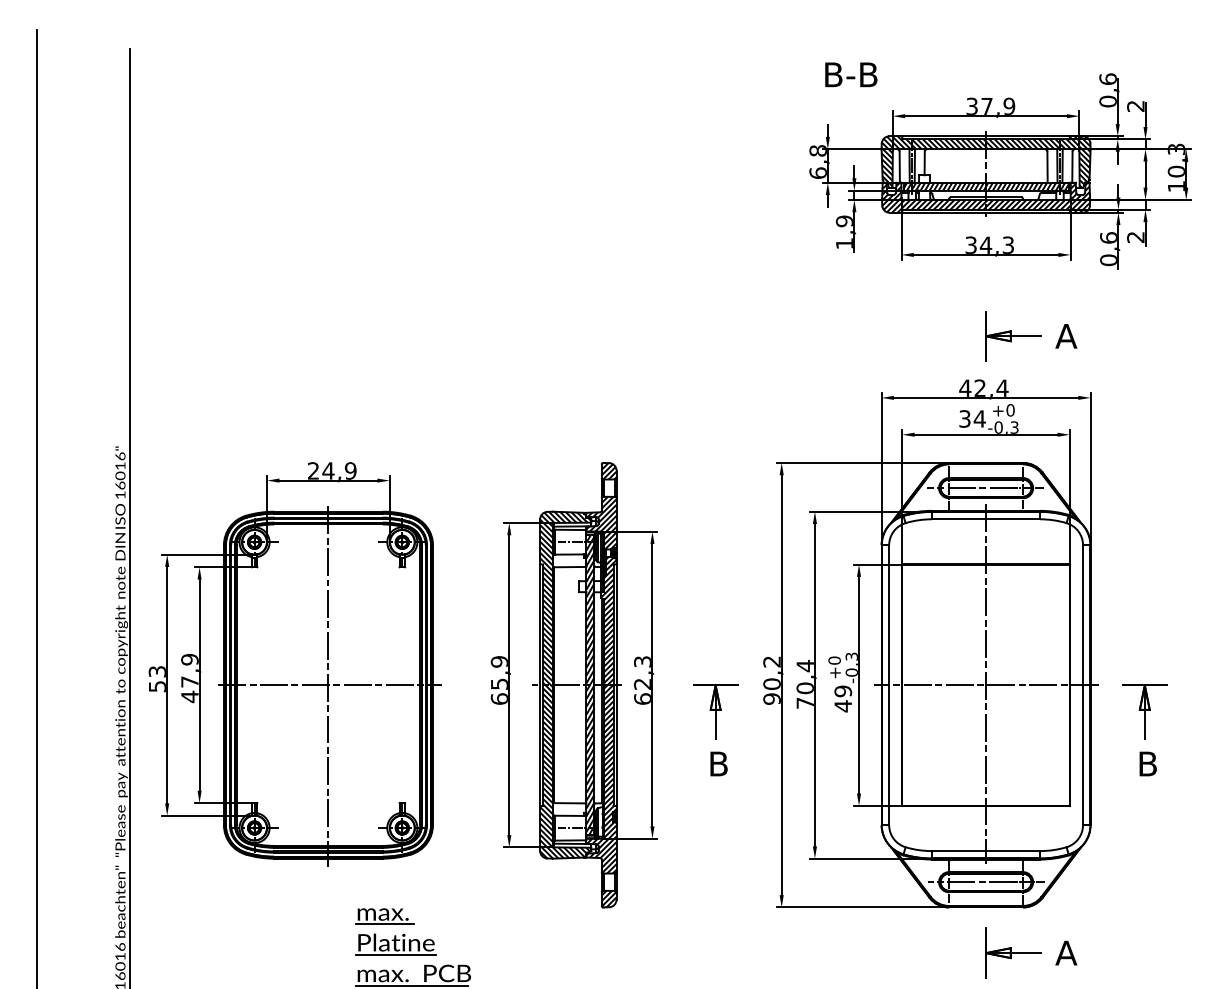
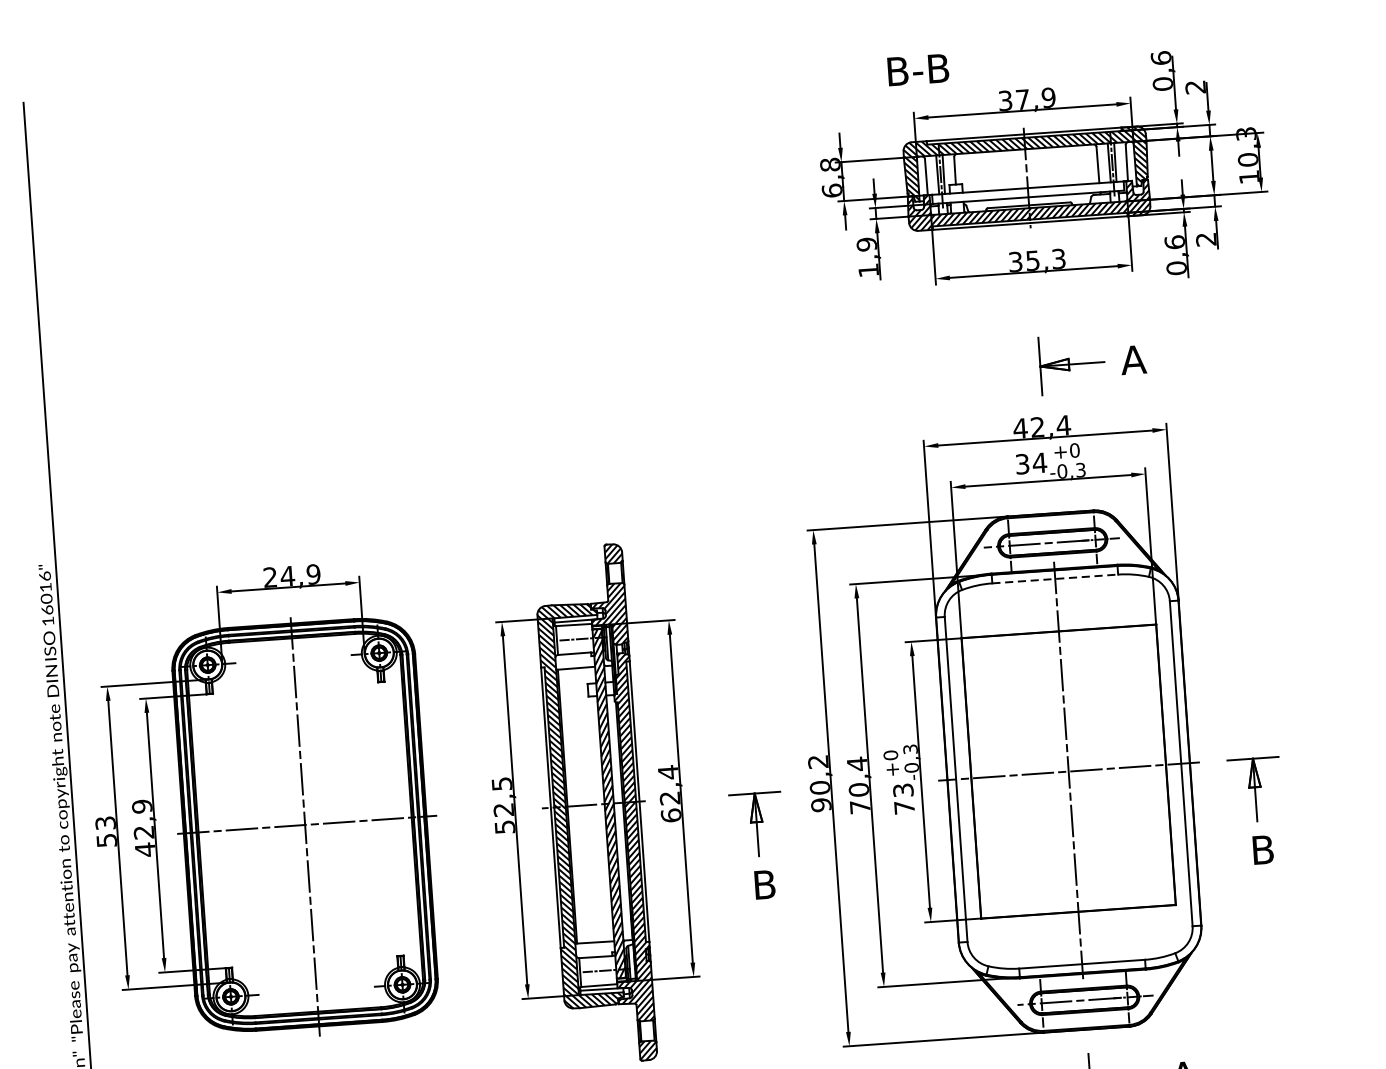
text: (851, 74) -> (918, 69), moved
hatch: (985, 186) -> (1027, 192), removed
text: (985, 244) -> (1032, 259), 34,3 -> 35,3
line: (986, 519) -> (1055, 579), solid -> dashed
text: (642, 661) -> (667, 771), 62,3 -> 62,4
text: (498, 680) -> (502, 805), 65,9 -> 52,5
text: (189, 681) -> (143, 831), 47,9 -> 42,9
text: (842, 698) -> (903, 798), 49 -> 73

